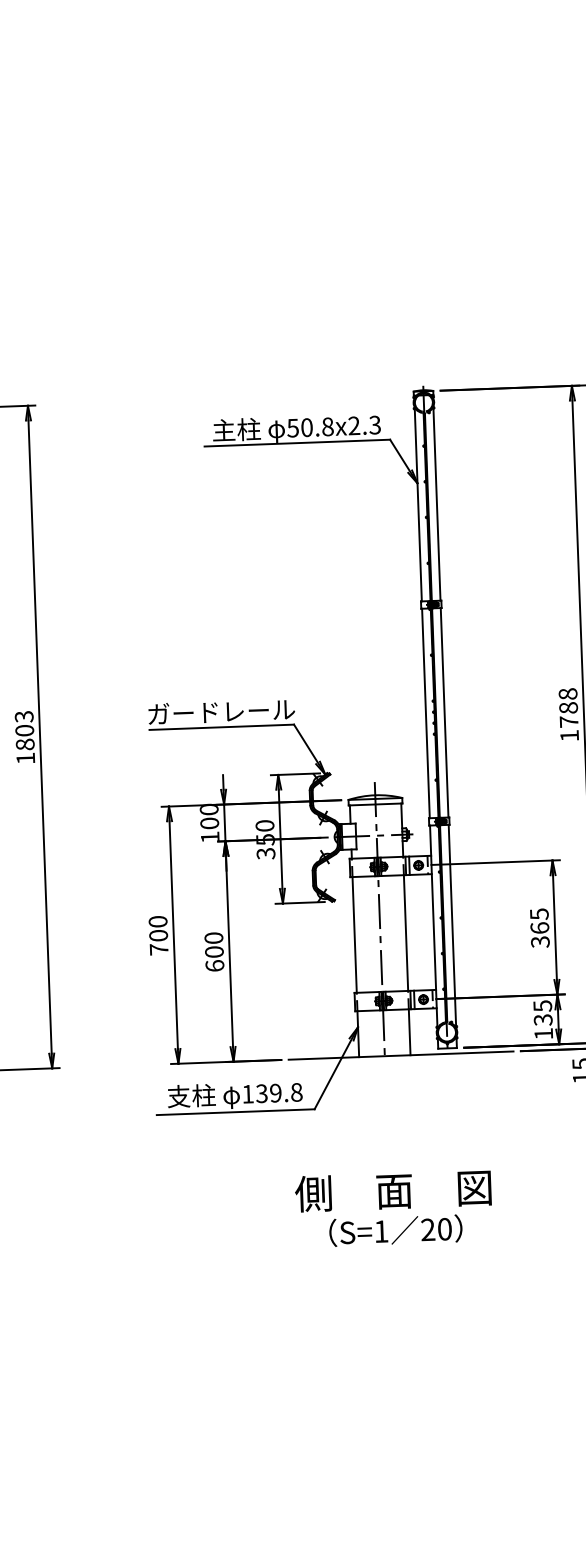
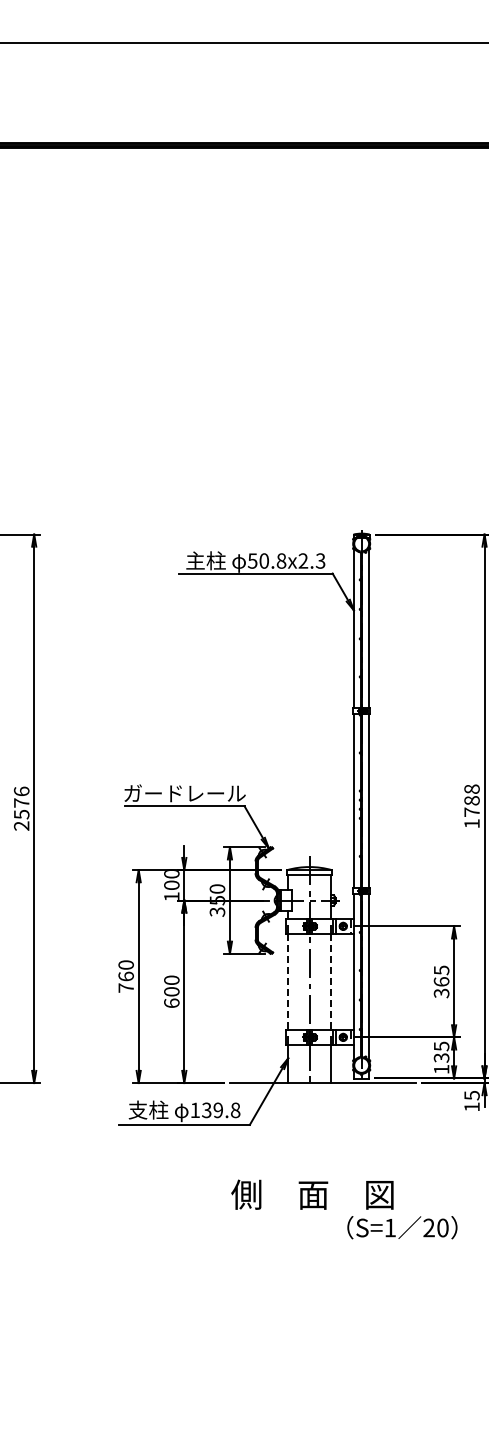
text: (24, 737) -> (21, 808), 1803 -> 2576
line: (405, 932) -> (330, 981), solid -> dashed
line: (354, 934) -> (288, 981), solid -> dashed
text: (157, 935) -> (125, 976), 700 -> 760
text: (396, 1230) -> (402, 1227), moved

